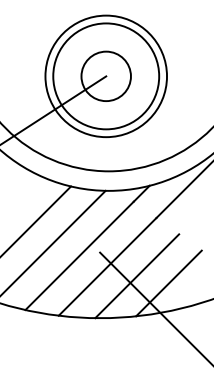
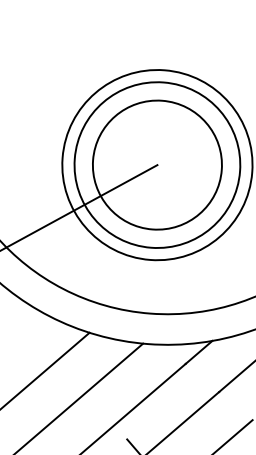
circle: (106, 76) -> (157, 165), size x1.67

